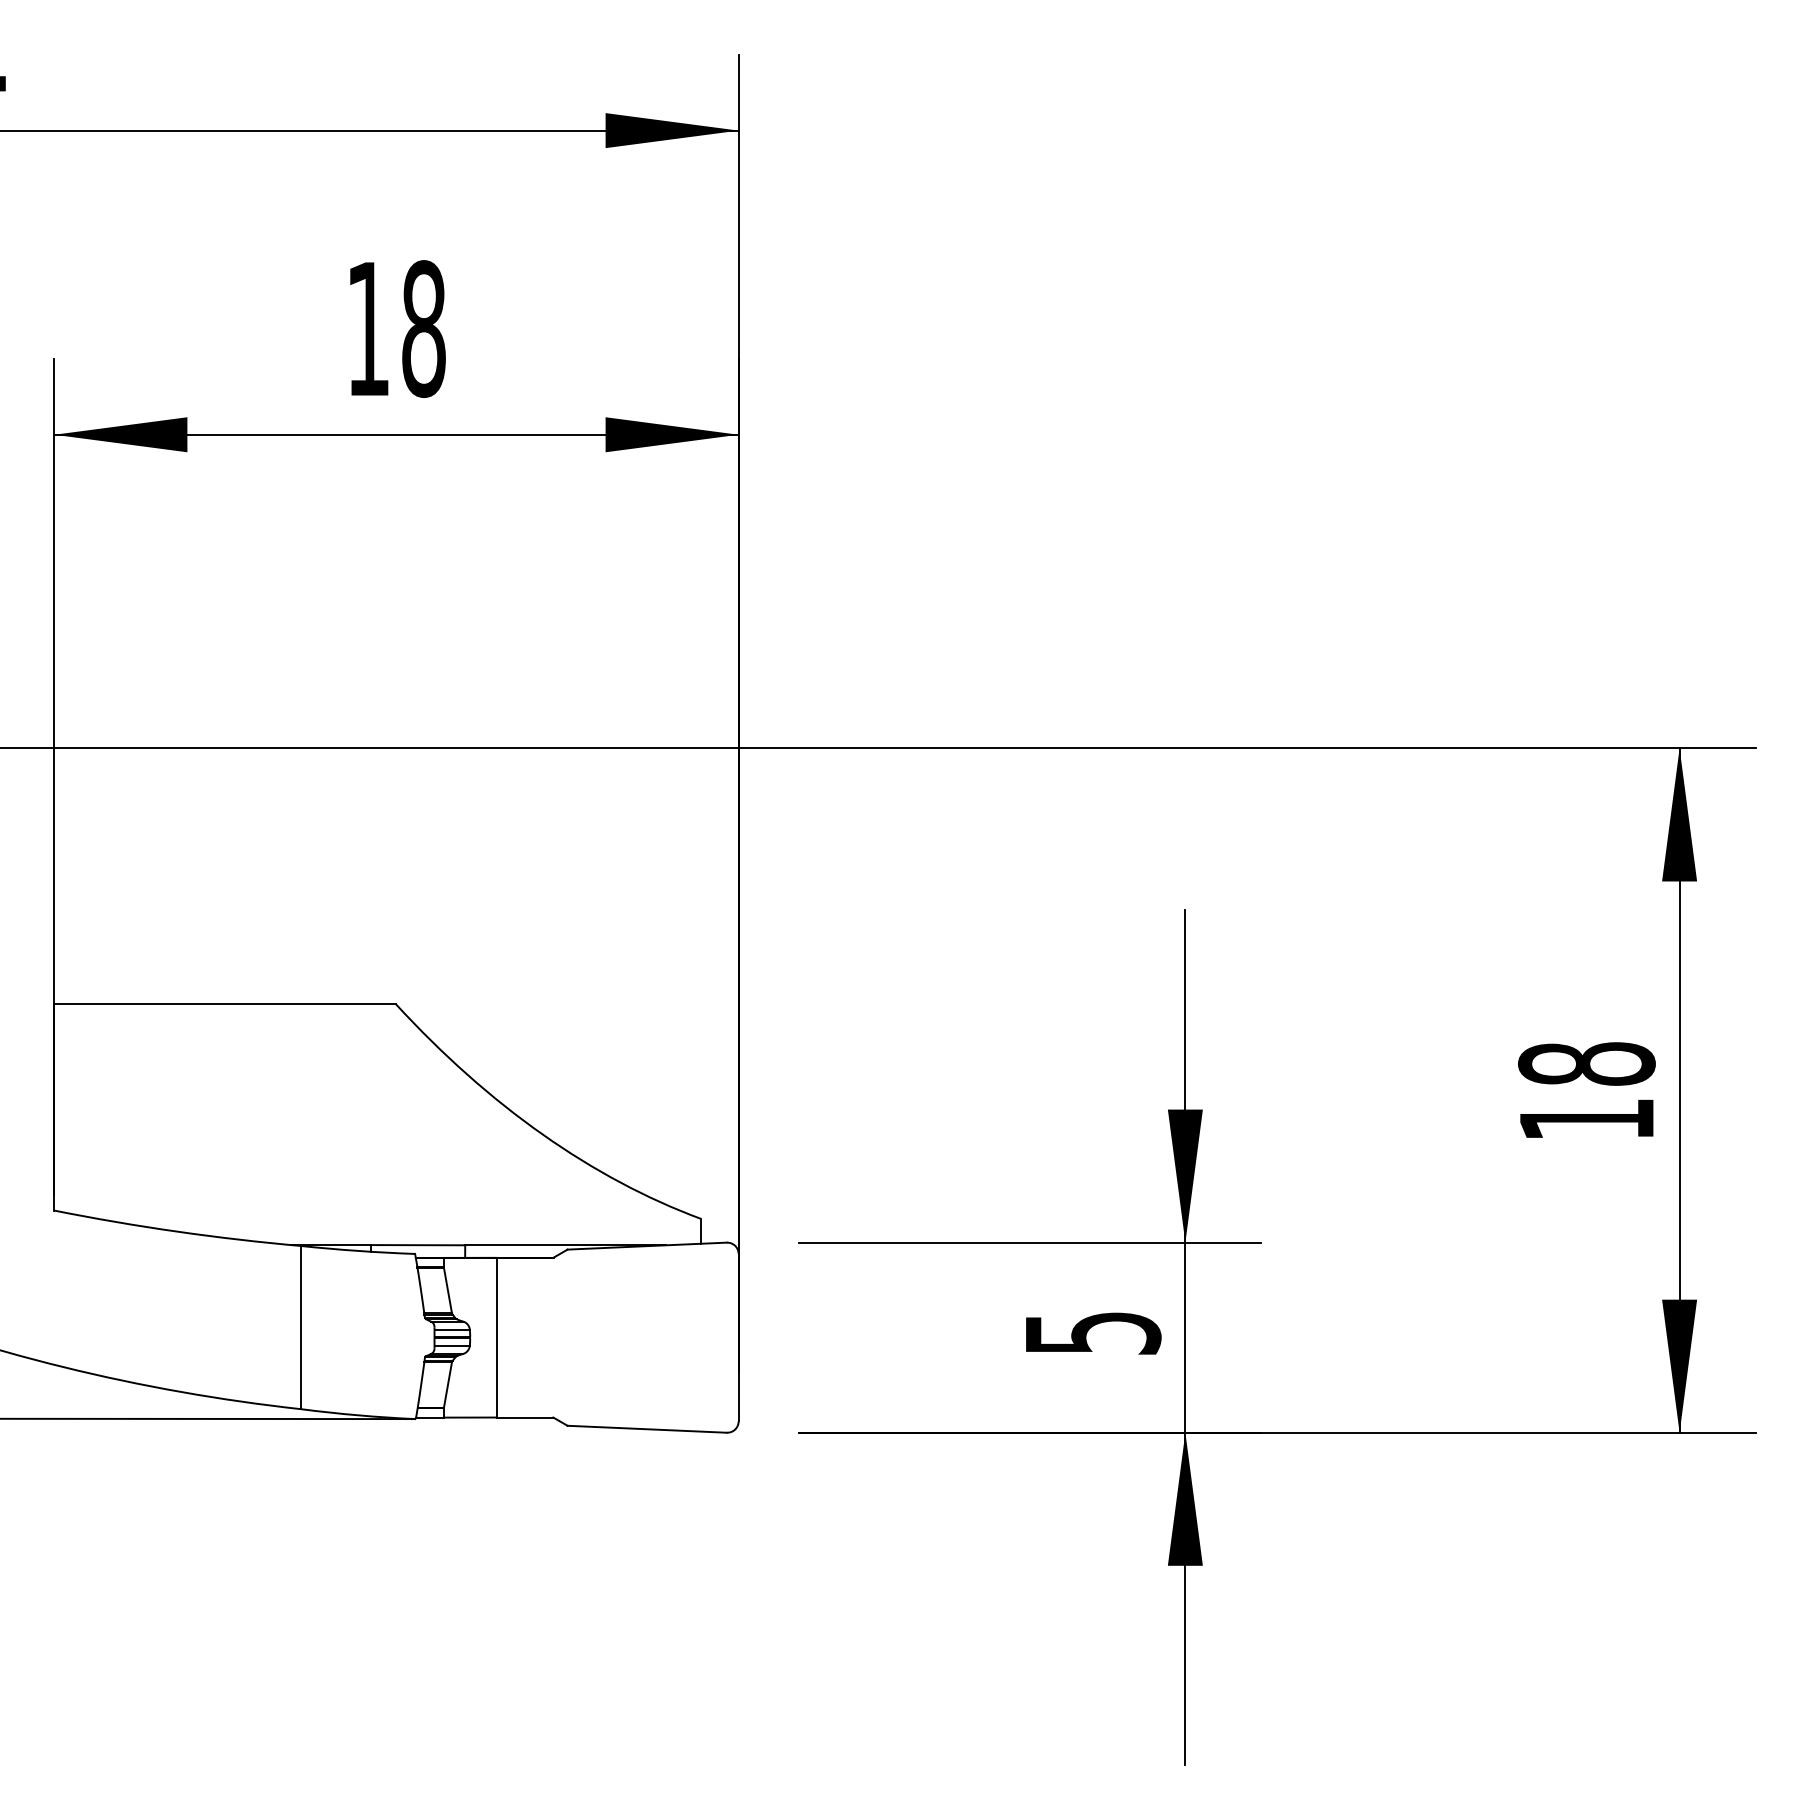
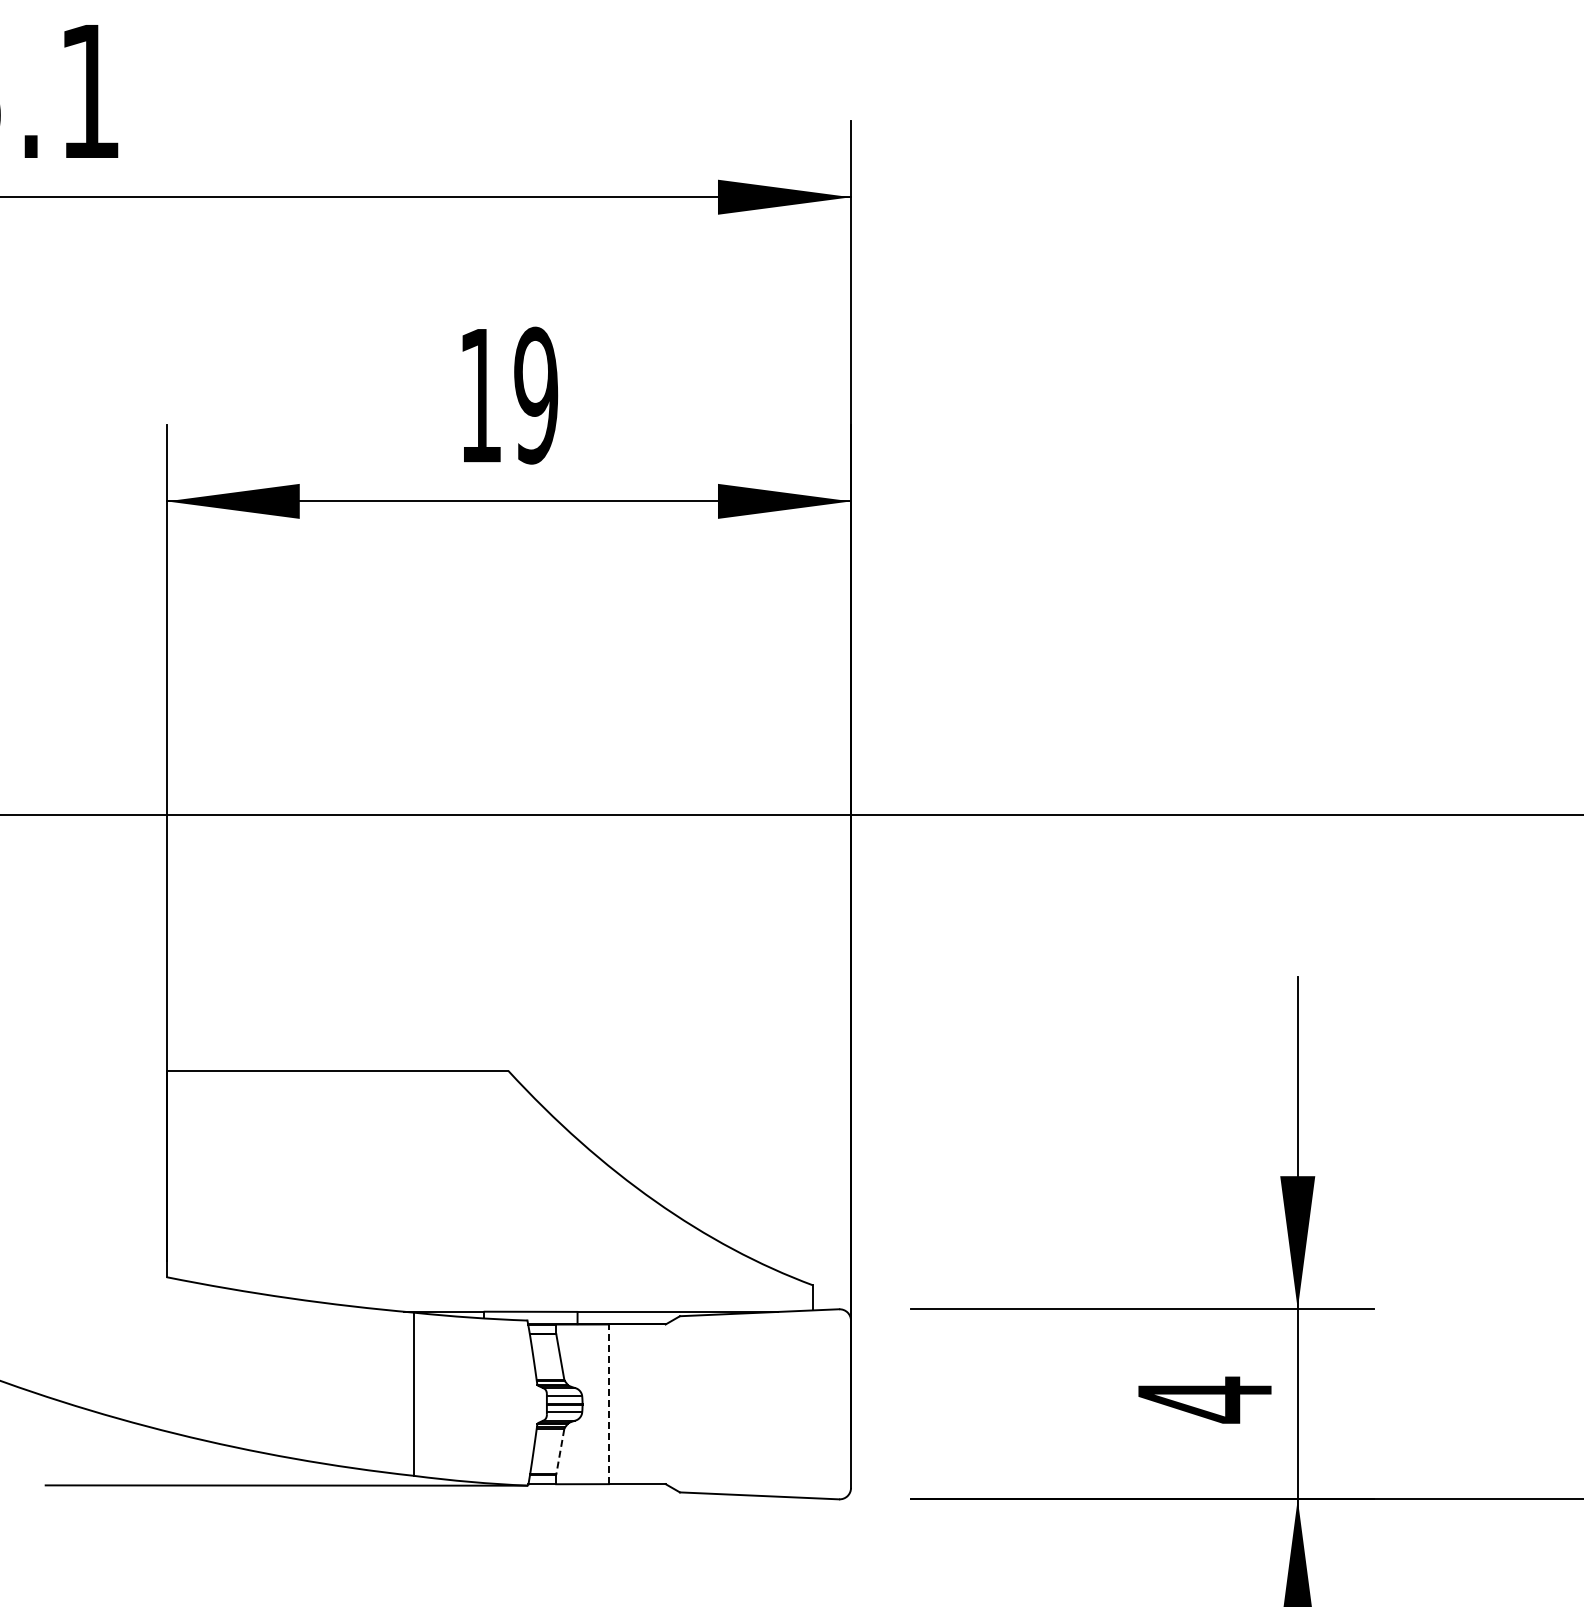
text: (423, 328) -> (535, 395), 18 -> 19
text: (1093, 1333) -> (1205, 1400), 5 -> 4
line: (496, 1337) -> (608, 1404), solid -> dashed
line: (447, 1385) -> (559, 1452), solid -> dashed

